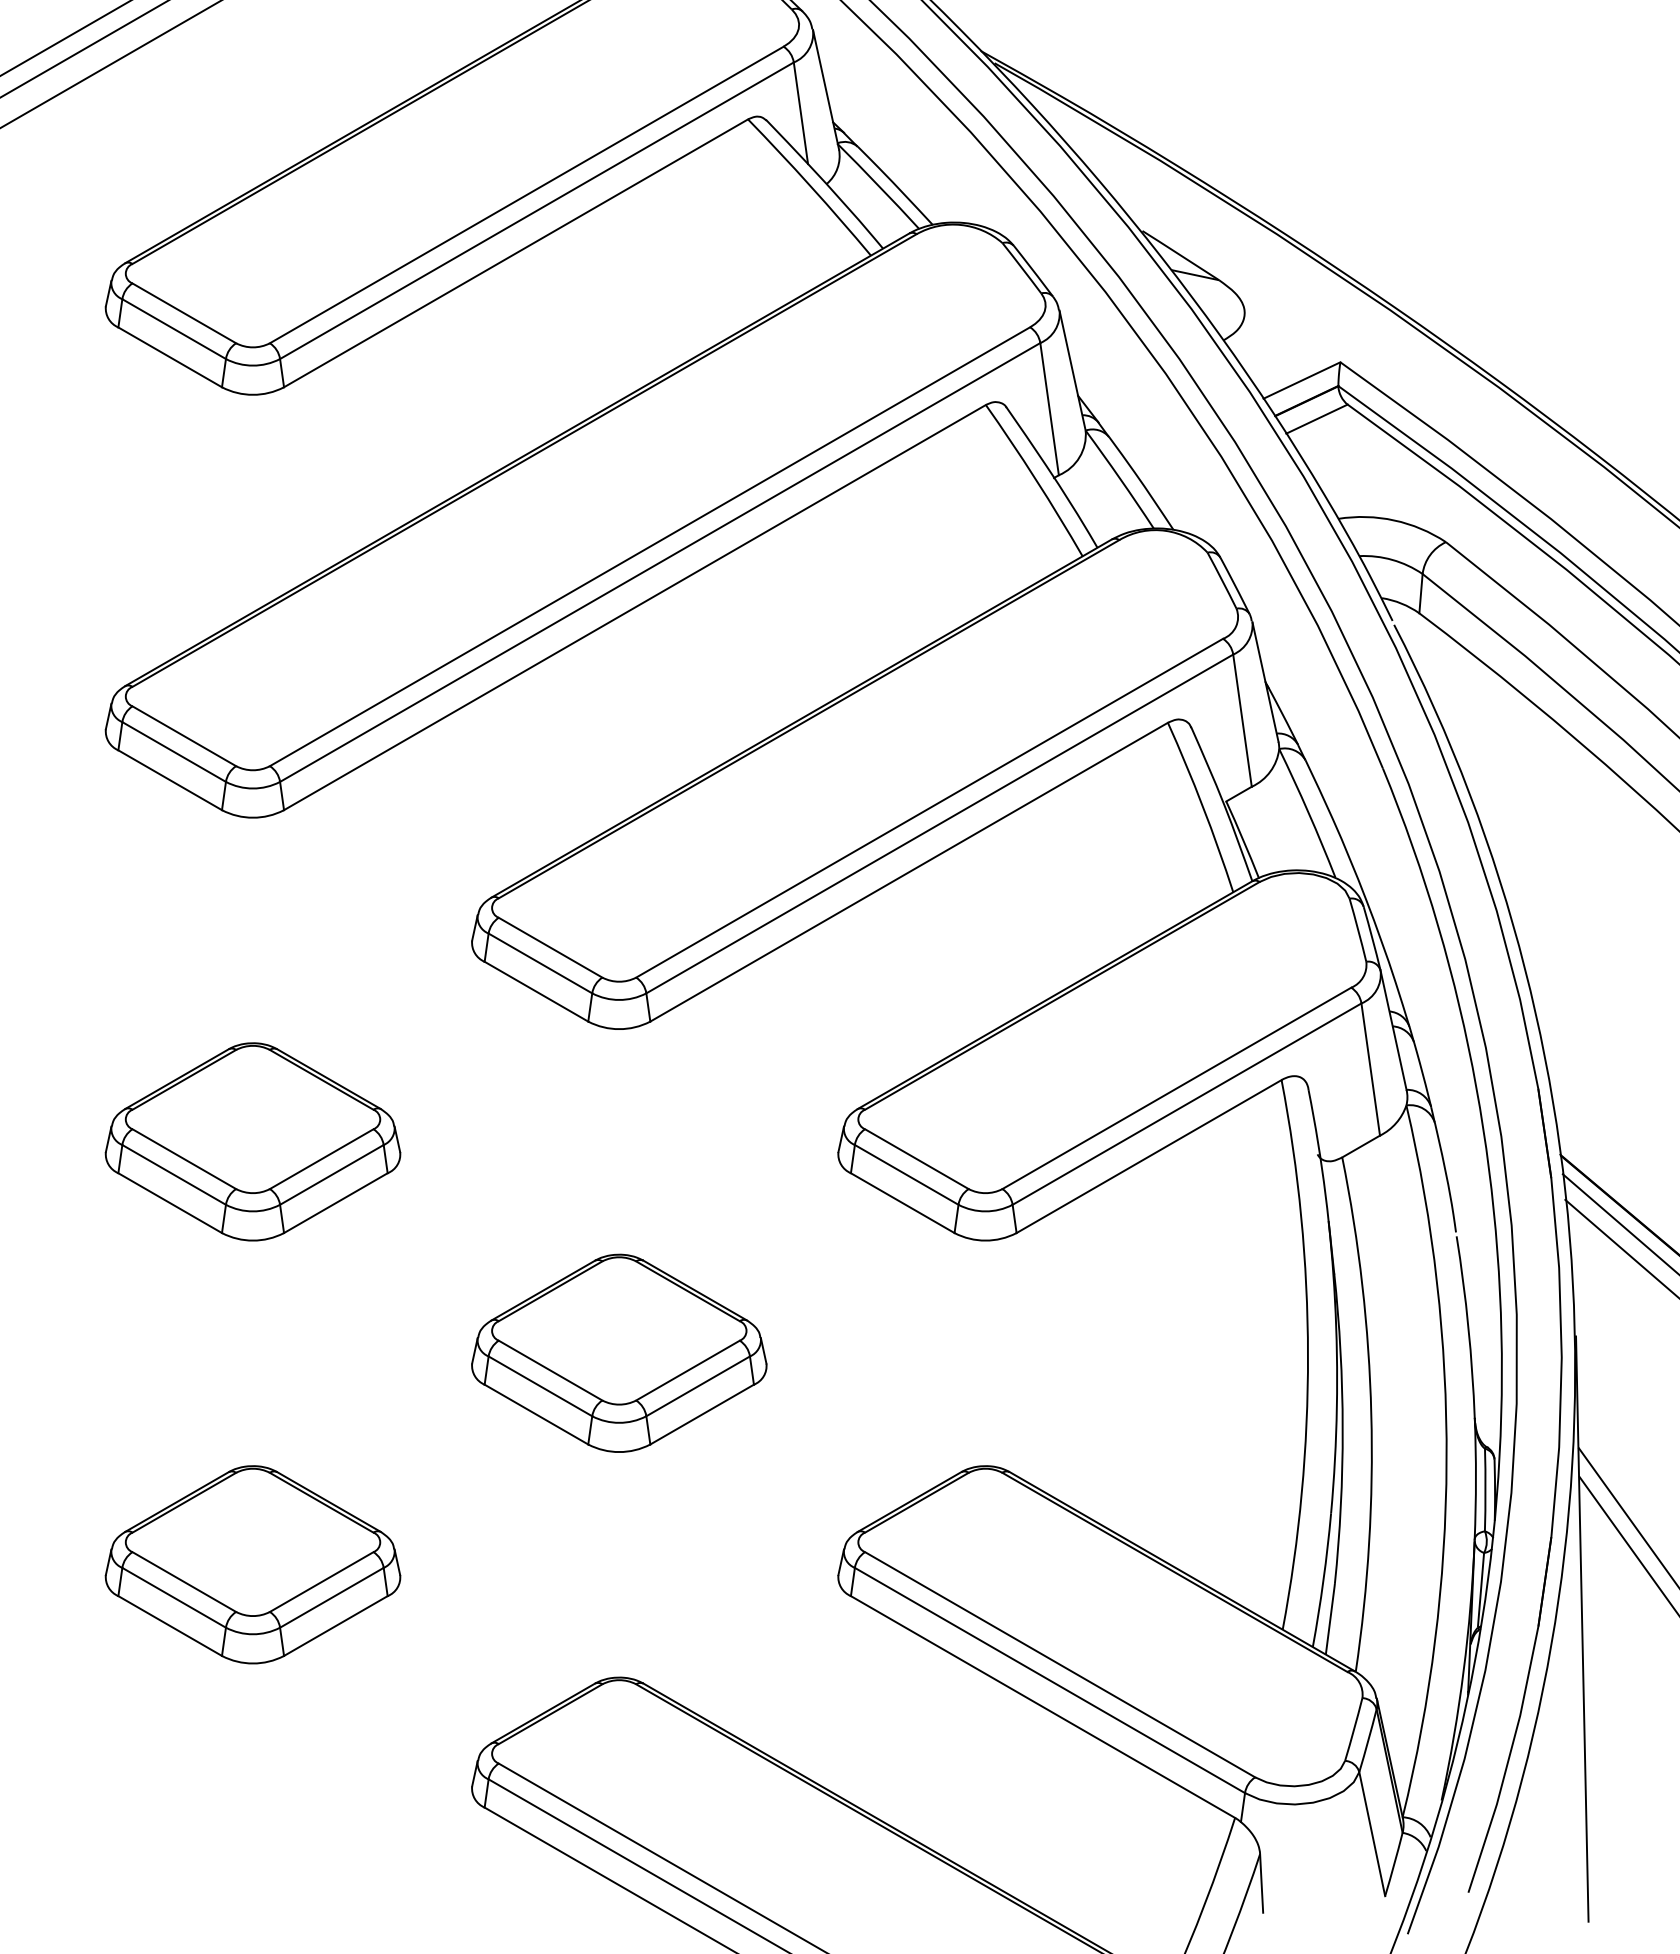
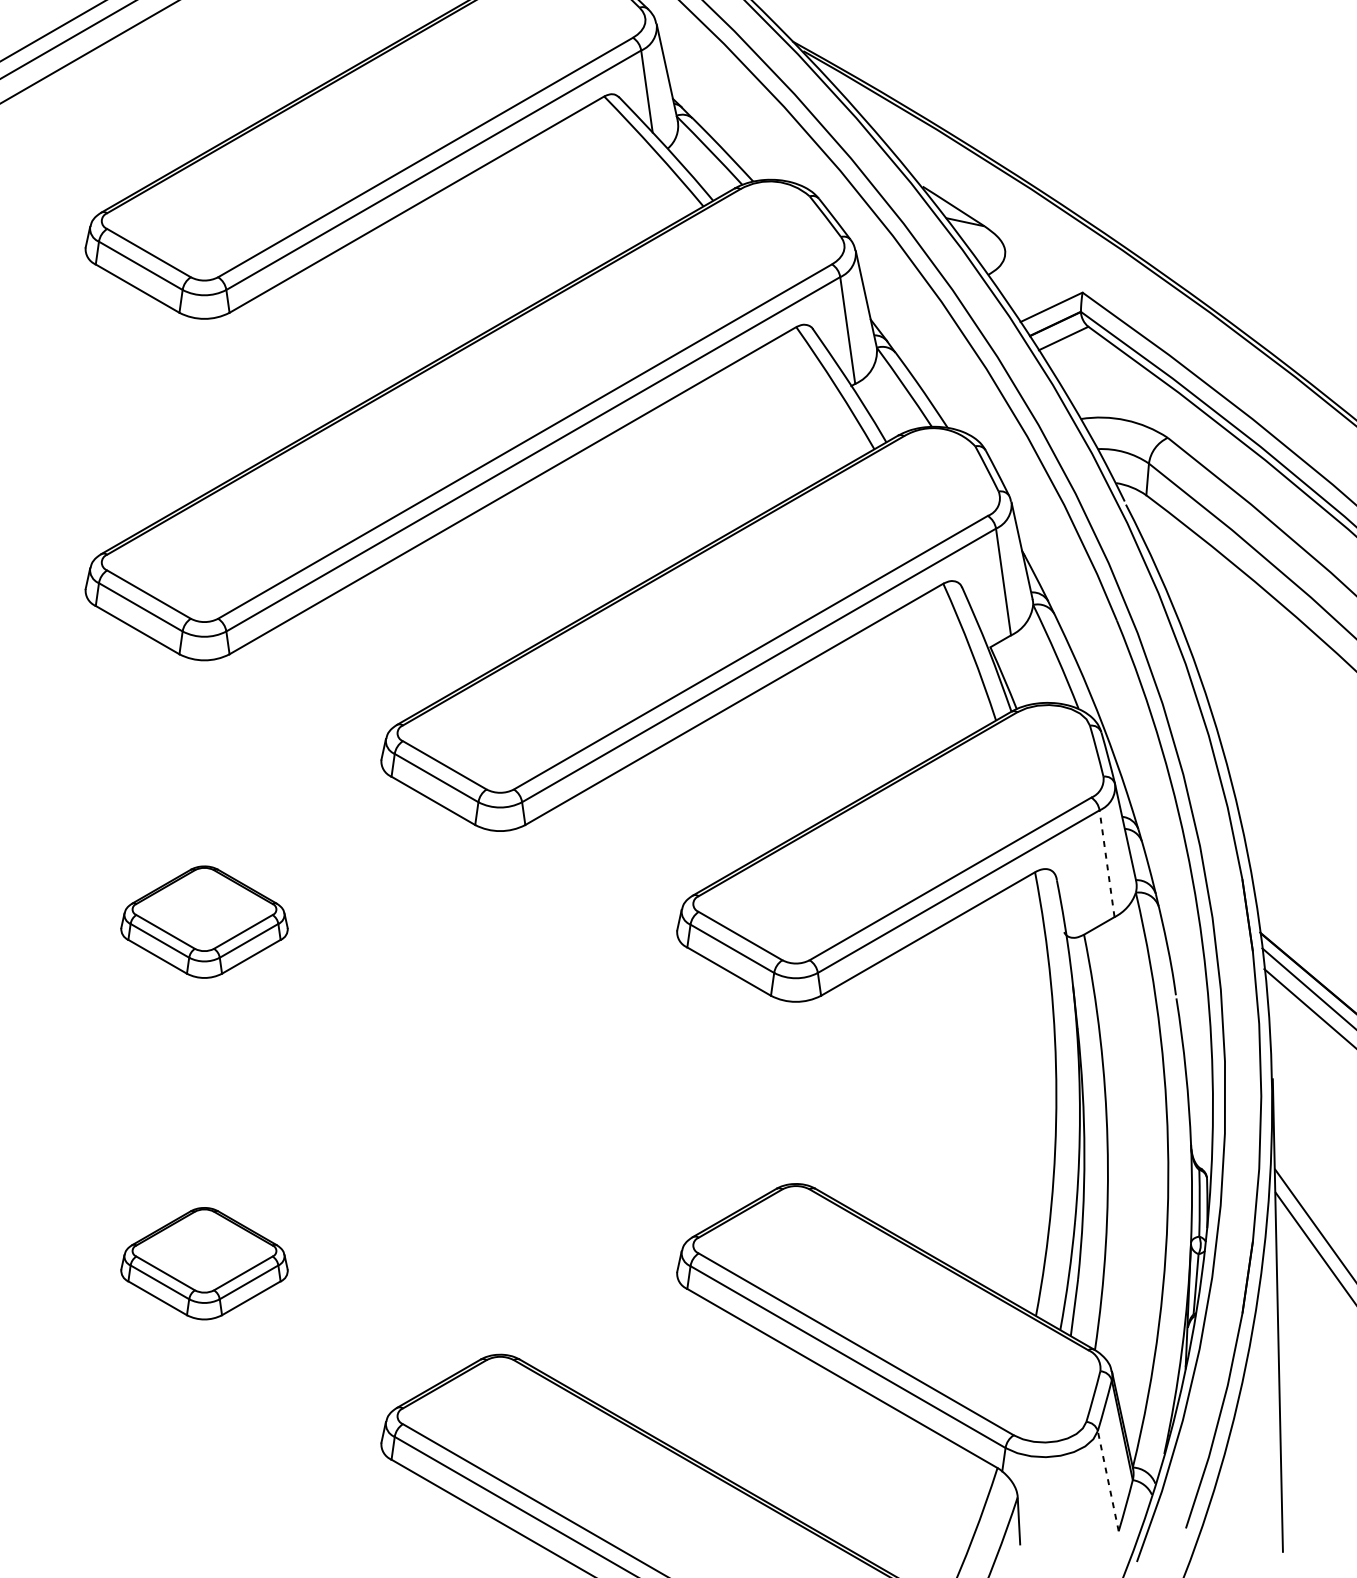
line: (1370, 1069) -> (1106, 863), solid -> dashed
part: (252, 1141) -> (204, 921), size x0.7
part: (619, 1352) -> (500, 1092), removed
part: (252, 1564) -> (204, 1263), size x0.7
line: (1372, 1833) -> (1108, 1480), solid -> dashed

